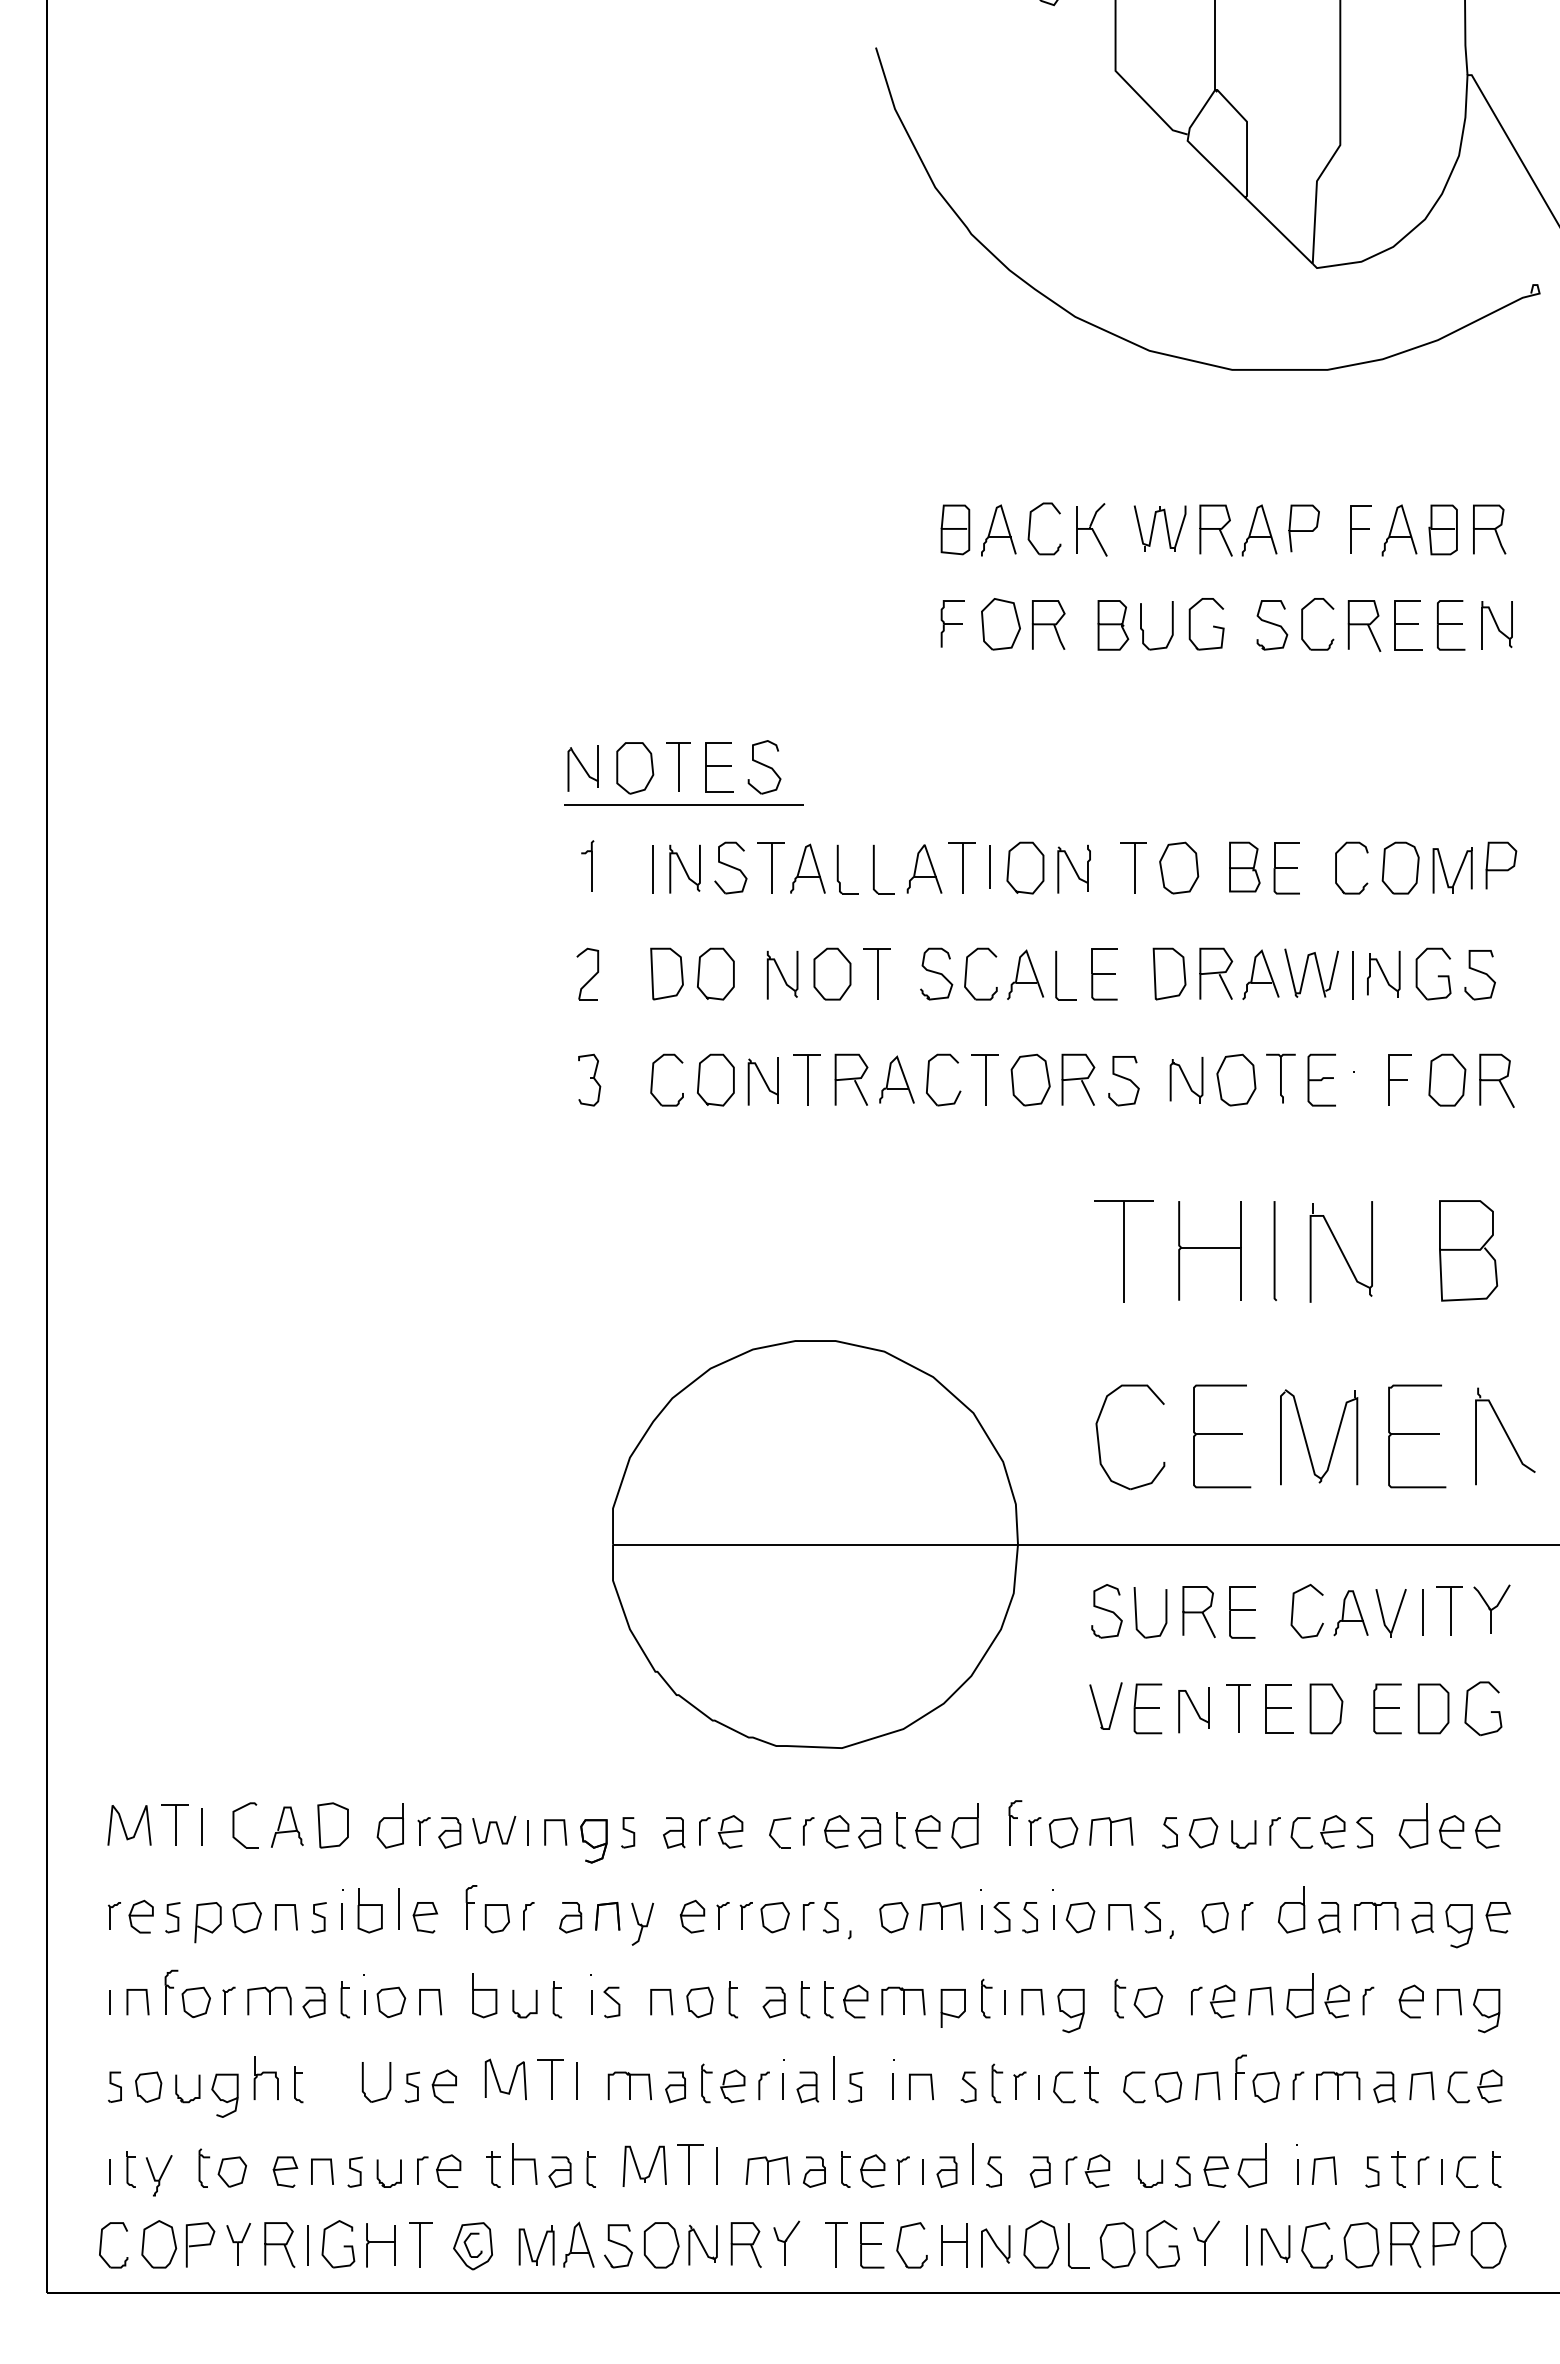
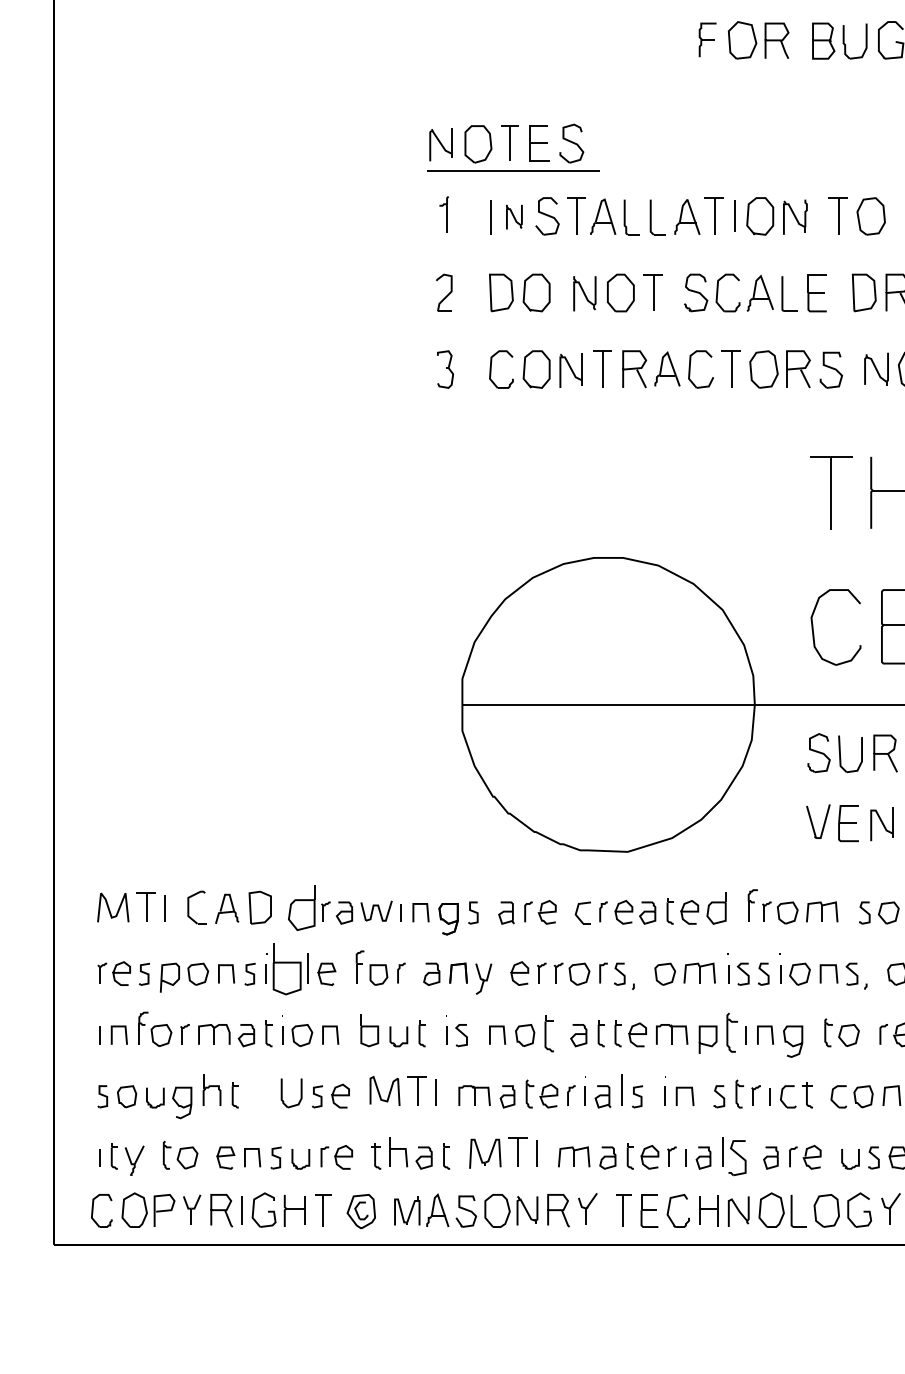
part: (684, 868) -> (514, 216), size x0.7
part: (389, 1825) -> (300, 907), size x1.4
part: (369, 1910) -> (286, 969), size x1.6
part: (986, 1998) -> (732, 1032), size x1.4
part: (733, 1999) -> (549, 1033), size x1.4
part: (993, 2171) -> (737, 1157), size x1.6

